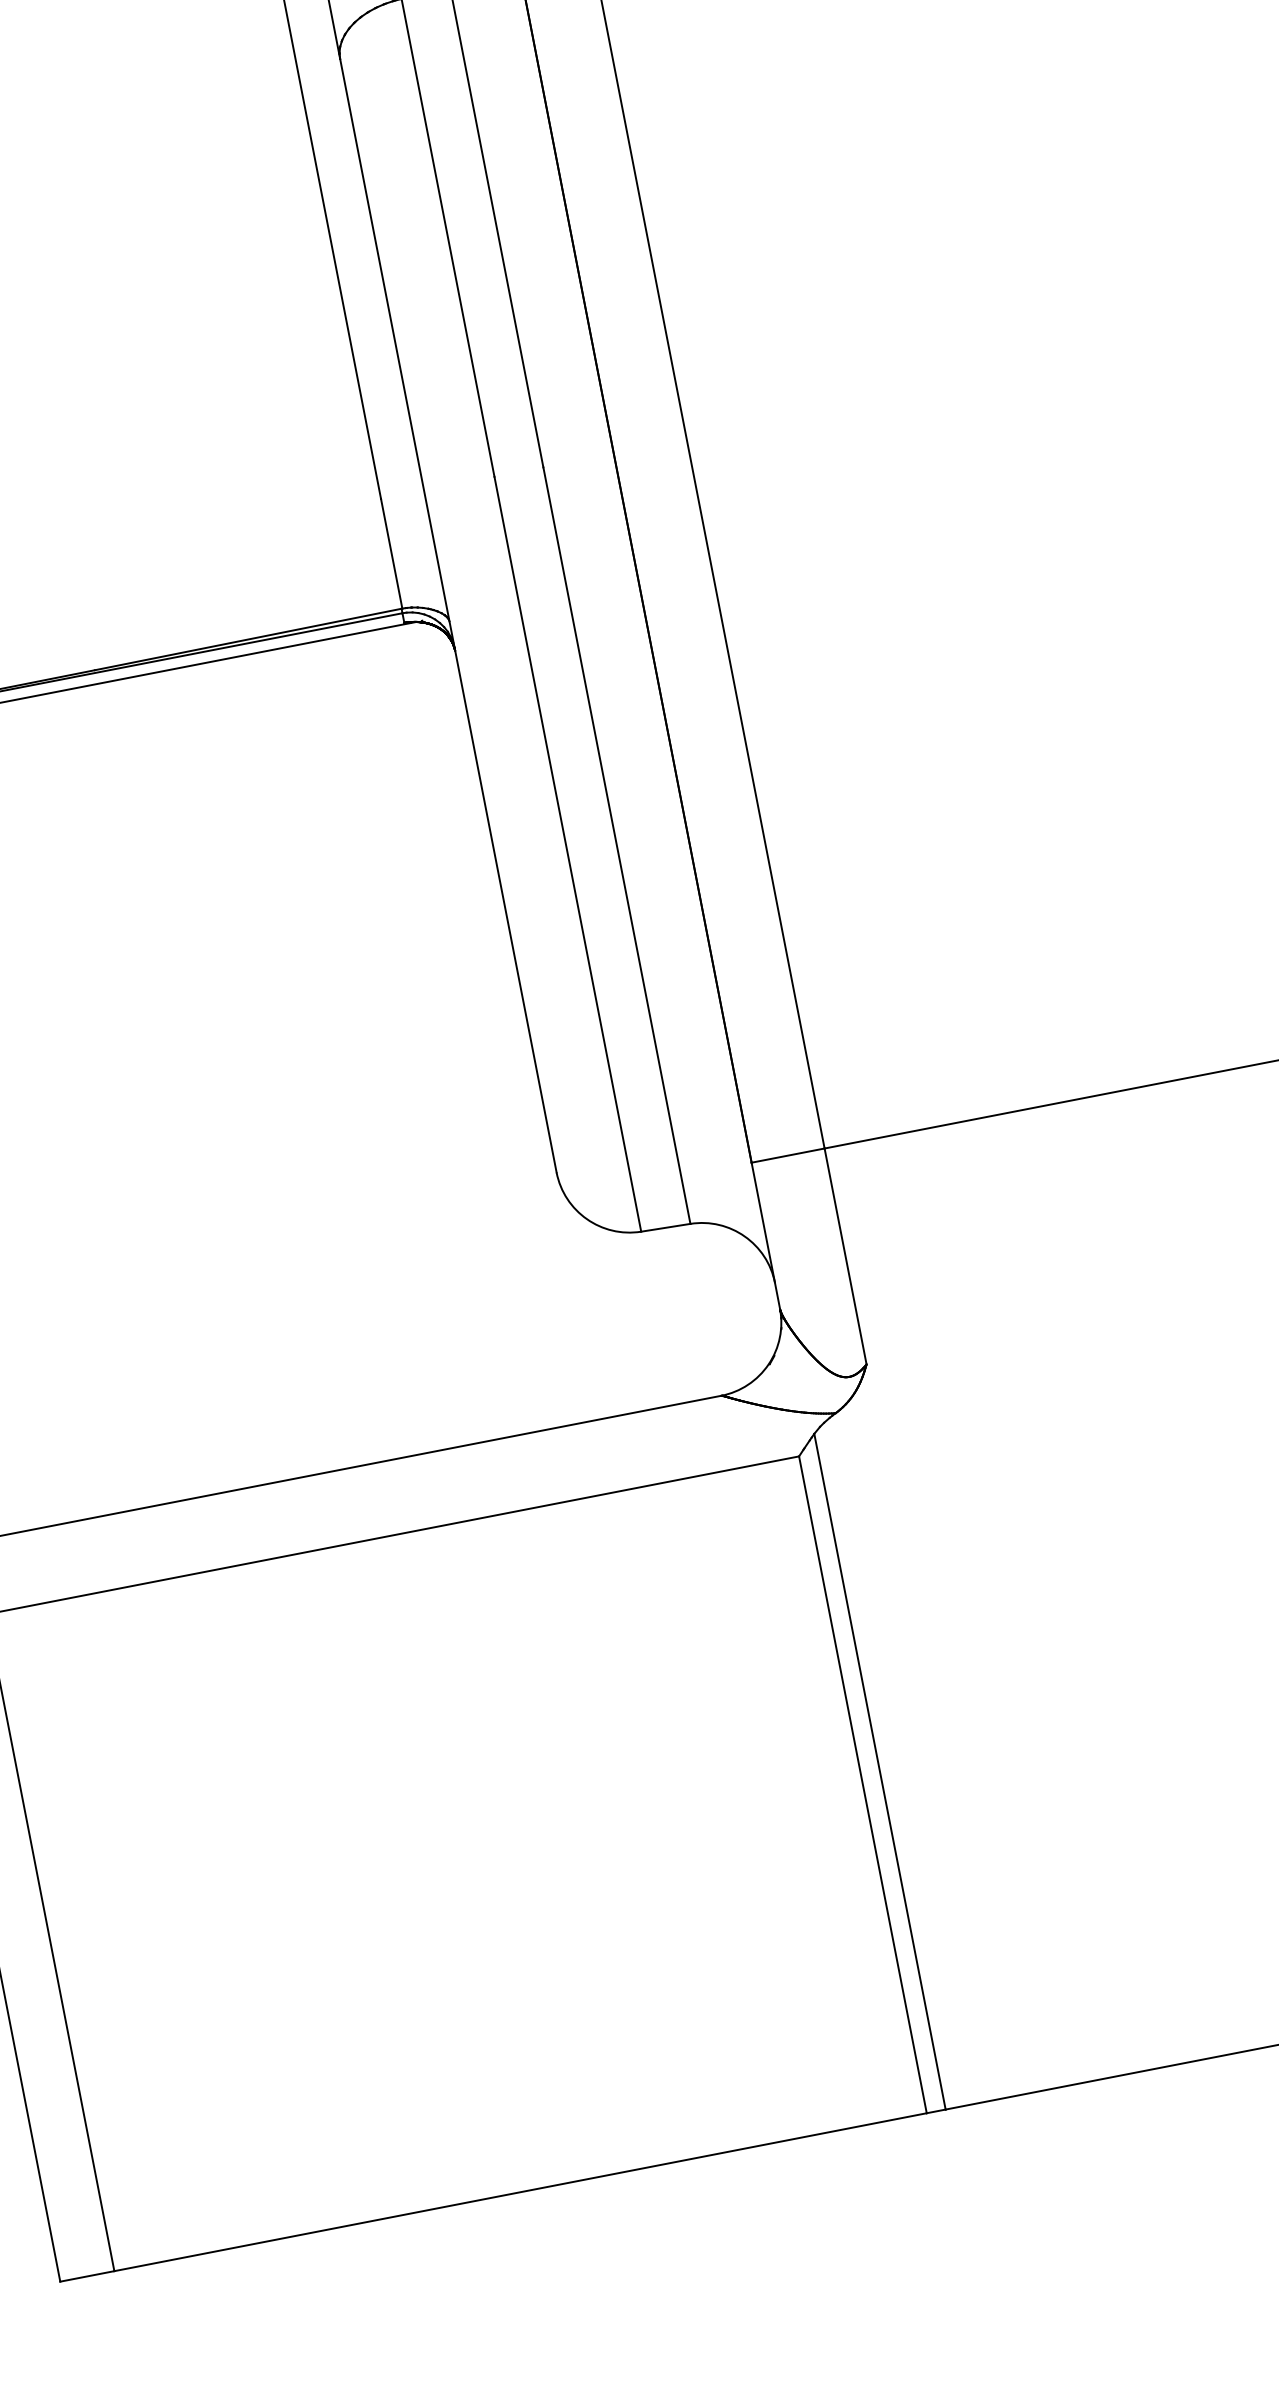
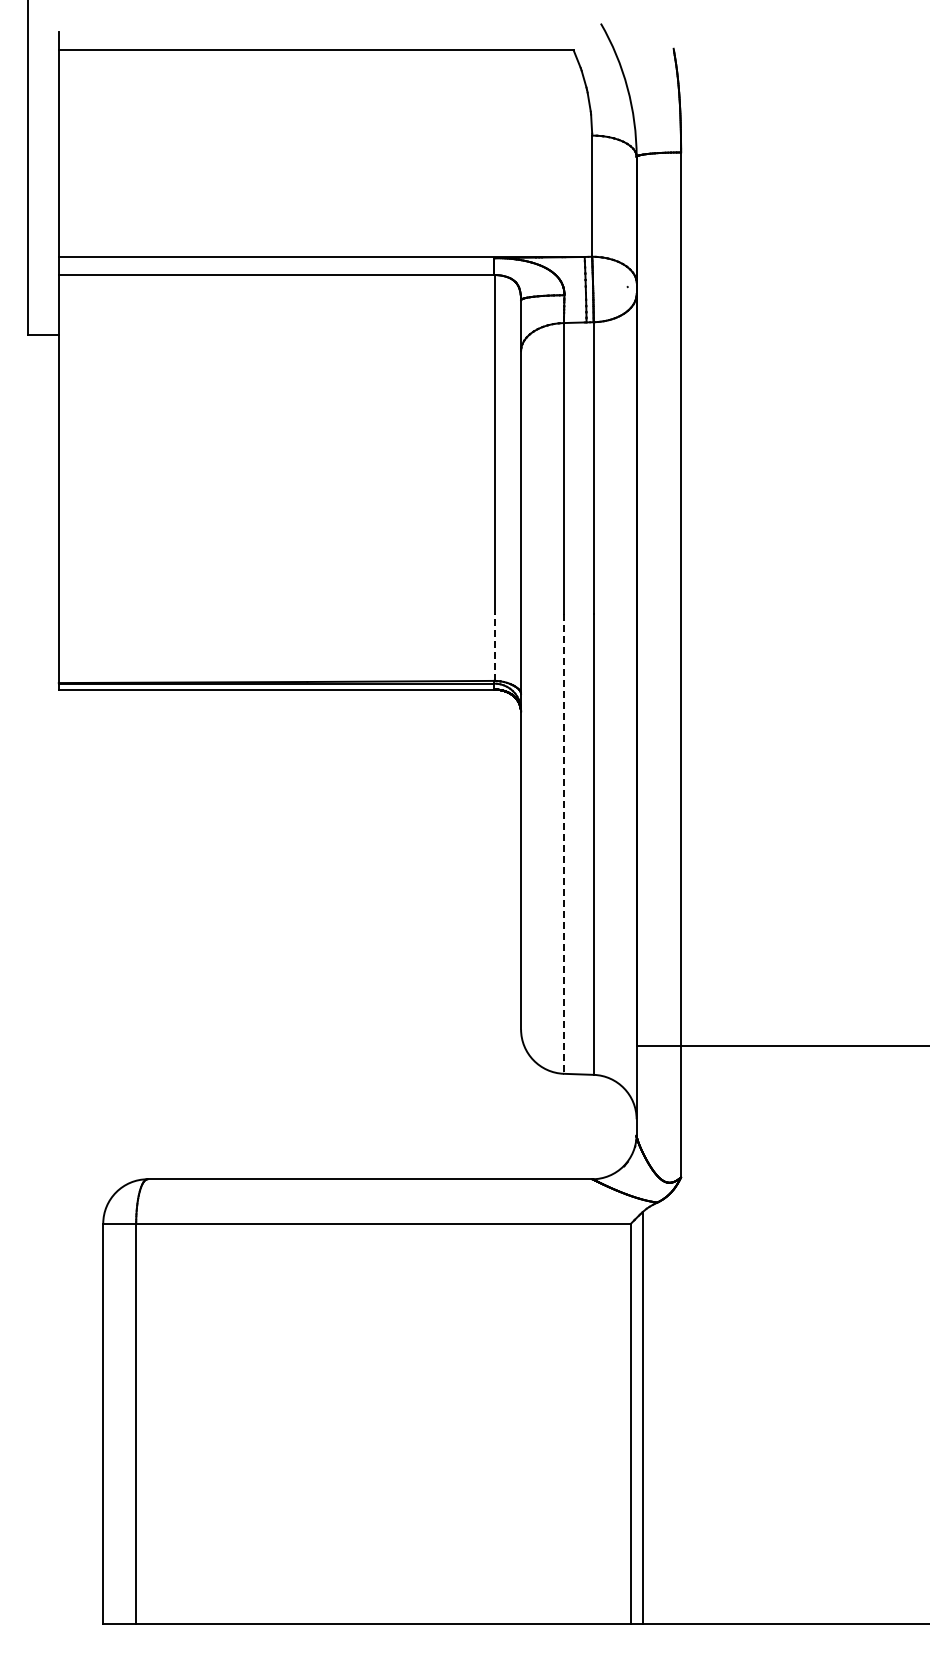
line: (391, 553) -> (494, 647), solid -> dashed
line: (566, 853) -> (563, 843), solid -> dashed

